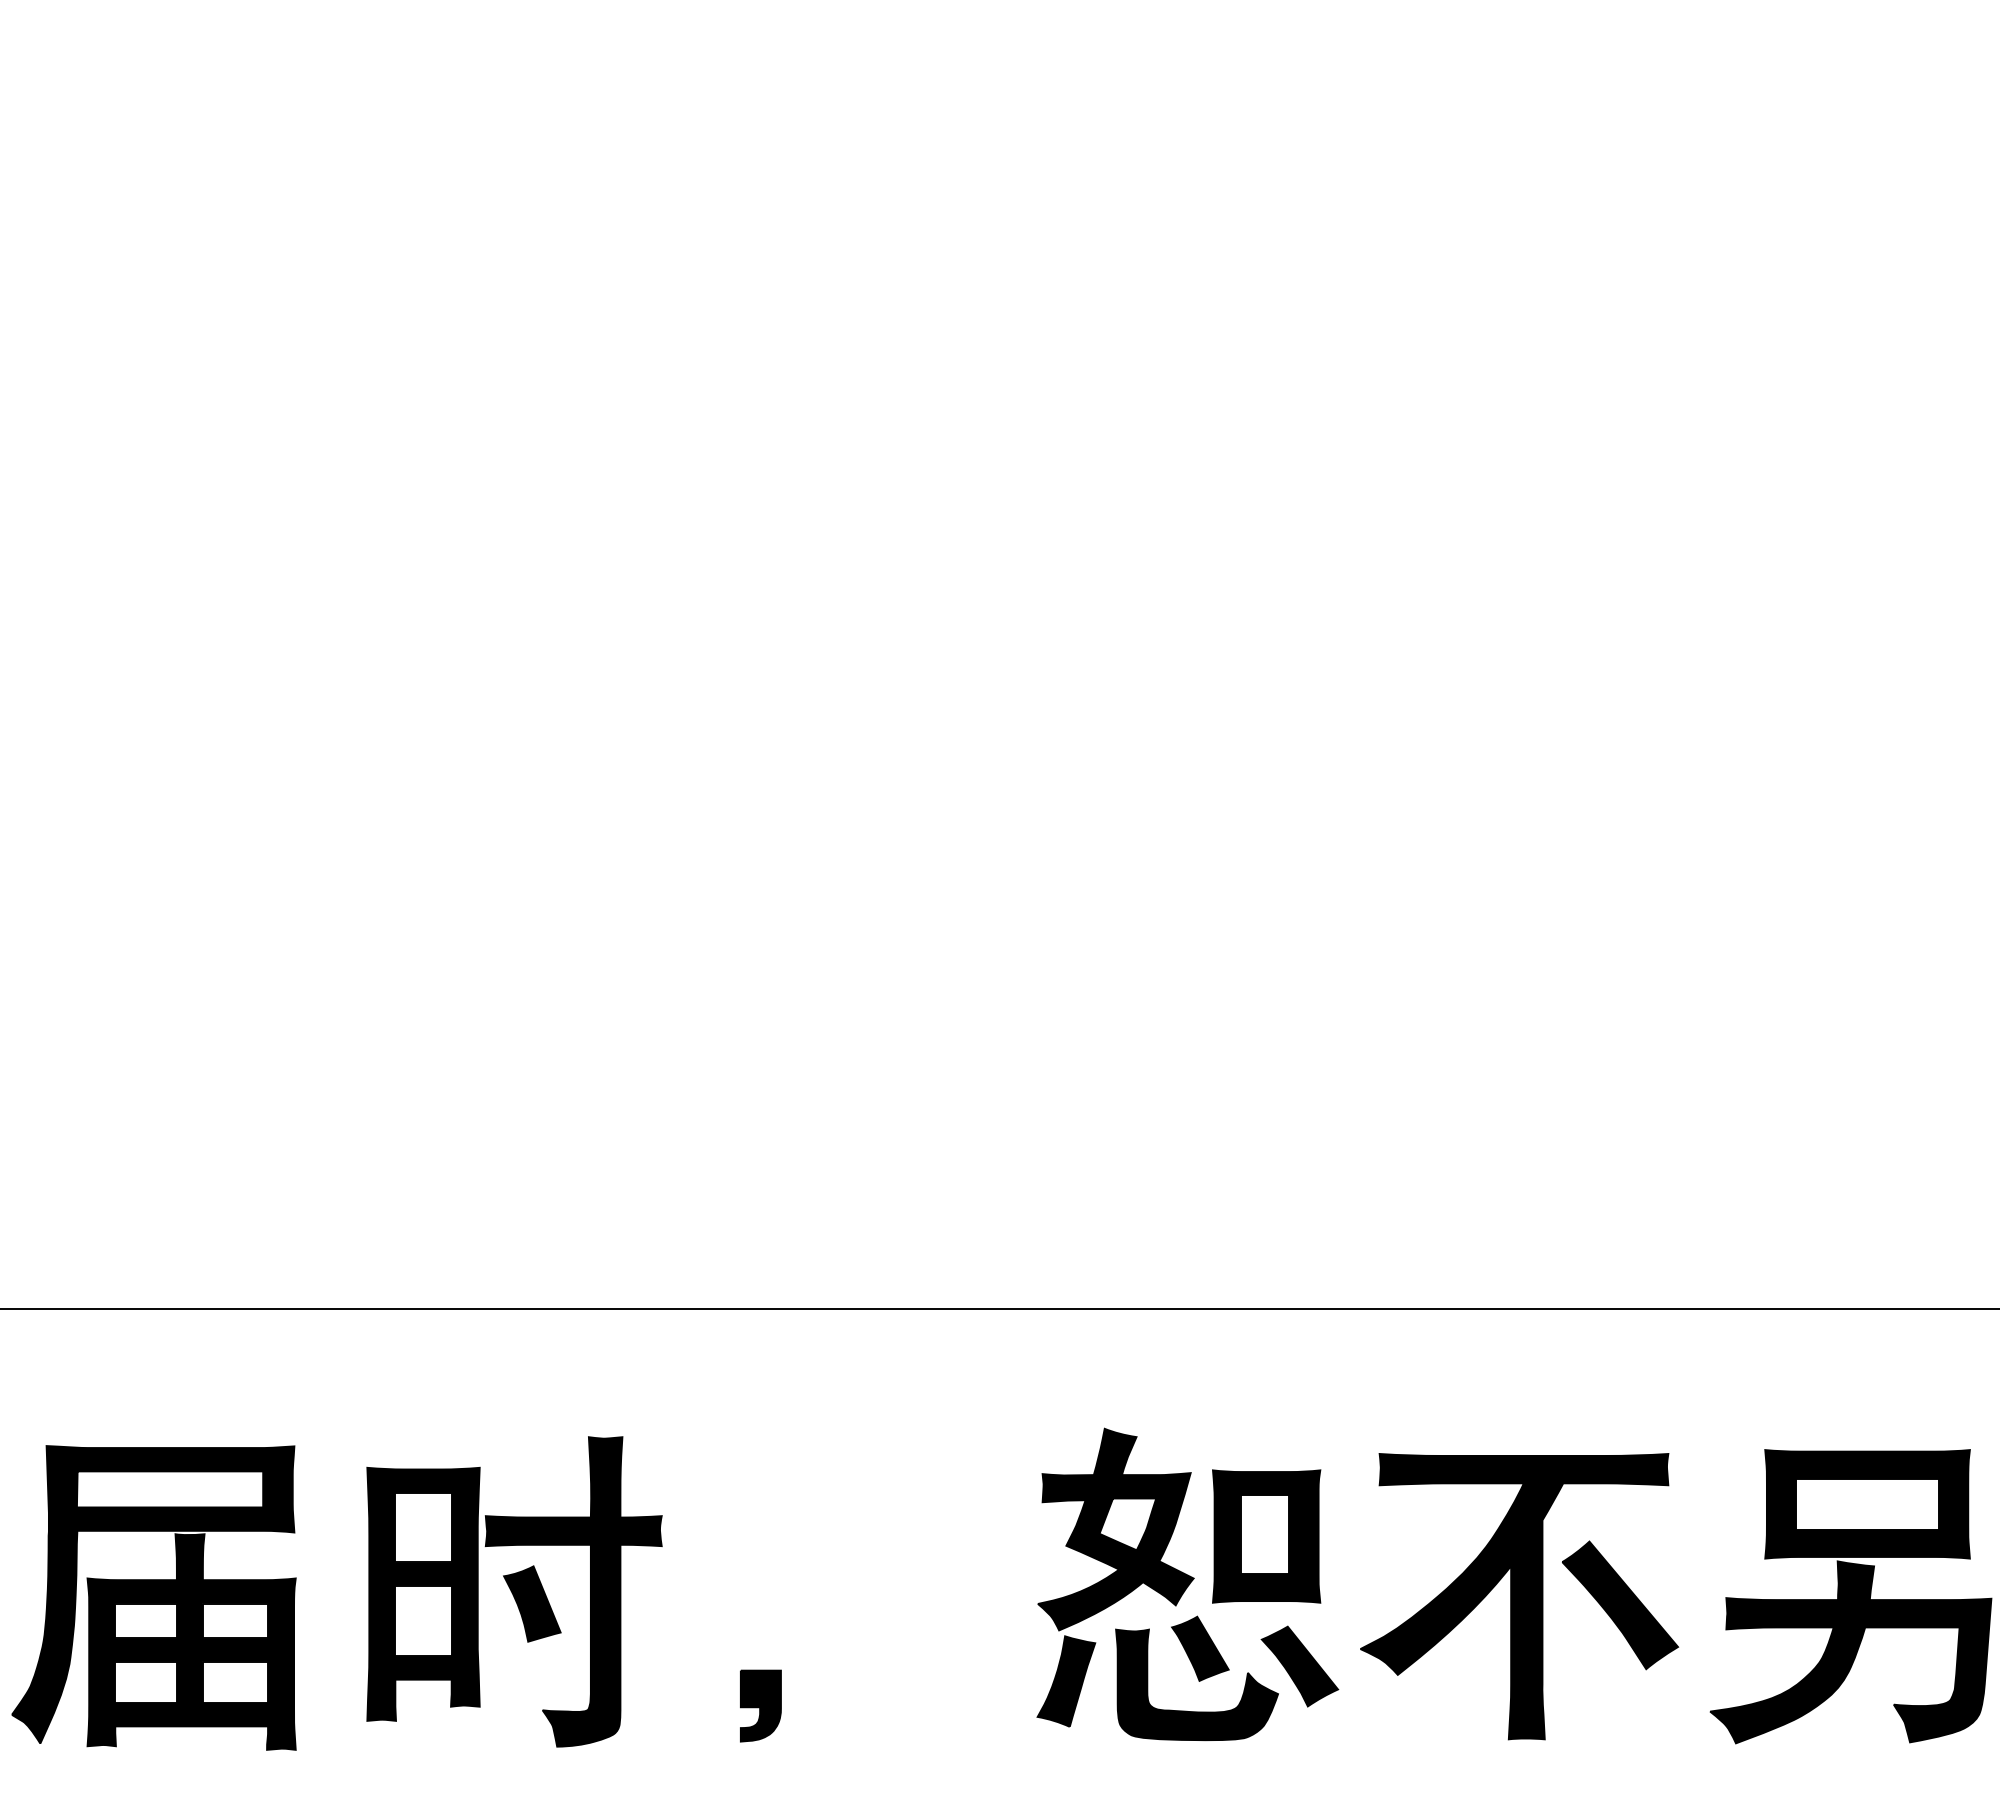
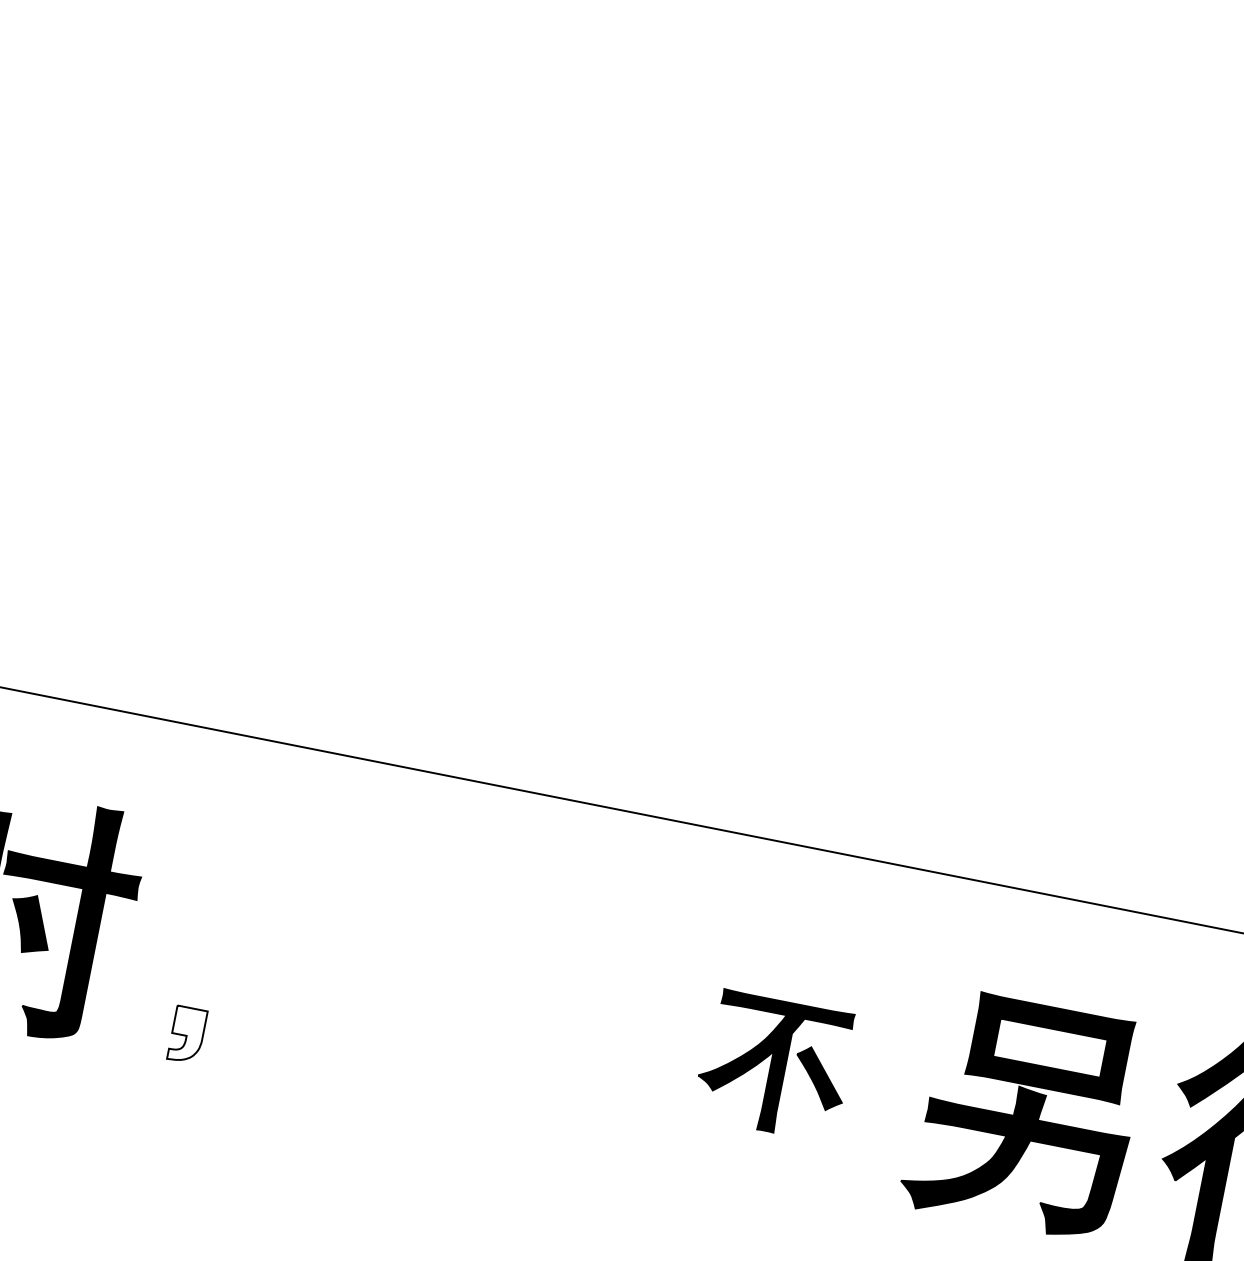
part: (1187, 1584) -> (526, 1007), removed
part: (1519, 1596) -> (774, 1065), size x0.6
fill: (760, 1705) -> (187, 1034), removed

